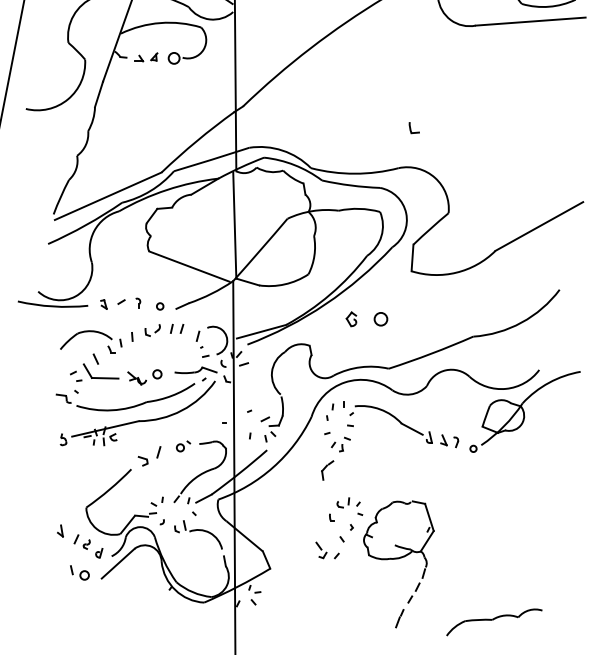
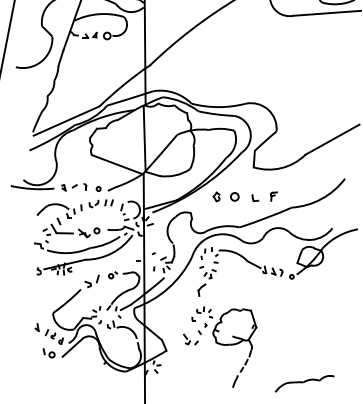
part: (414, 128) -> (255, 198), moved
part: (443, 318) -> (273, 196), added
part: (375, 561) -> (220, 346), moved

